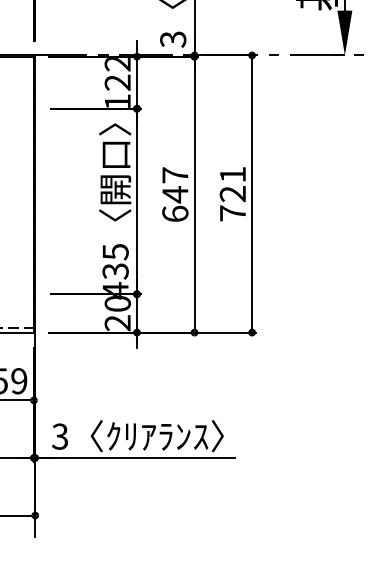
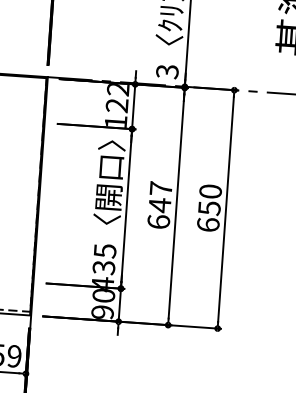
text: (232, 193) -> (209, 207), 721 -> 650
text: (117, 323) -> (102, 312), 20 -> 90

